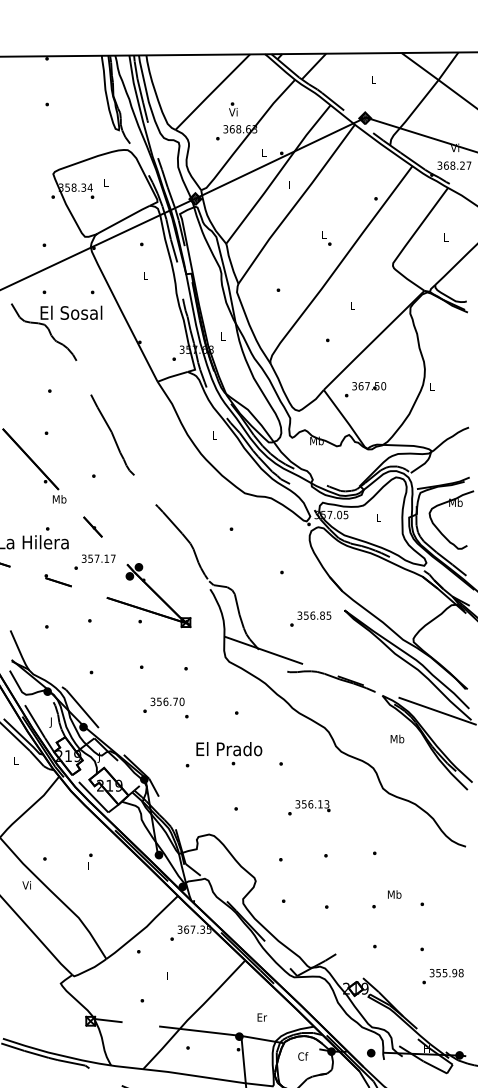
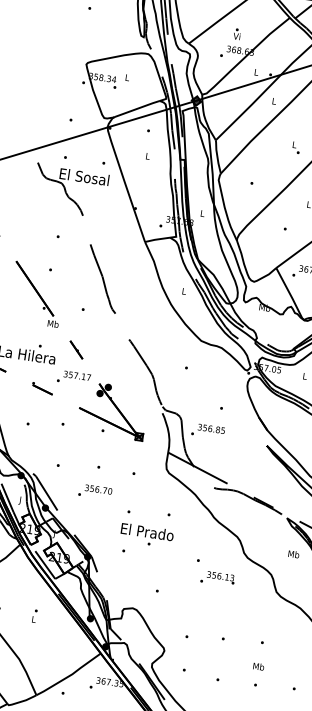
text: (310, 618) -> (208, 430), moved
text: (163, 704) -> (95, 491), moved
text: (229, 753) -> (147, 535), moved
text: (309, 807) -> (217, 578), moved
text: (394, 894) -> (258, 666), moved

